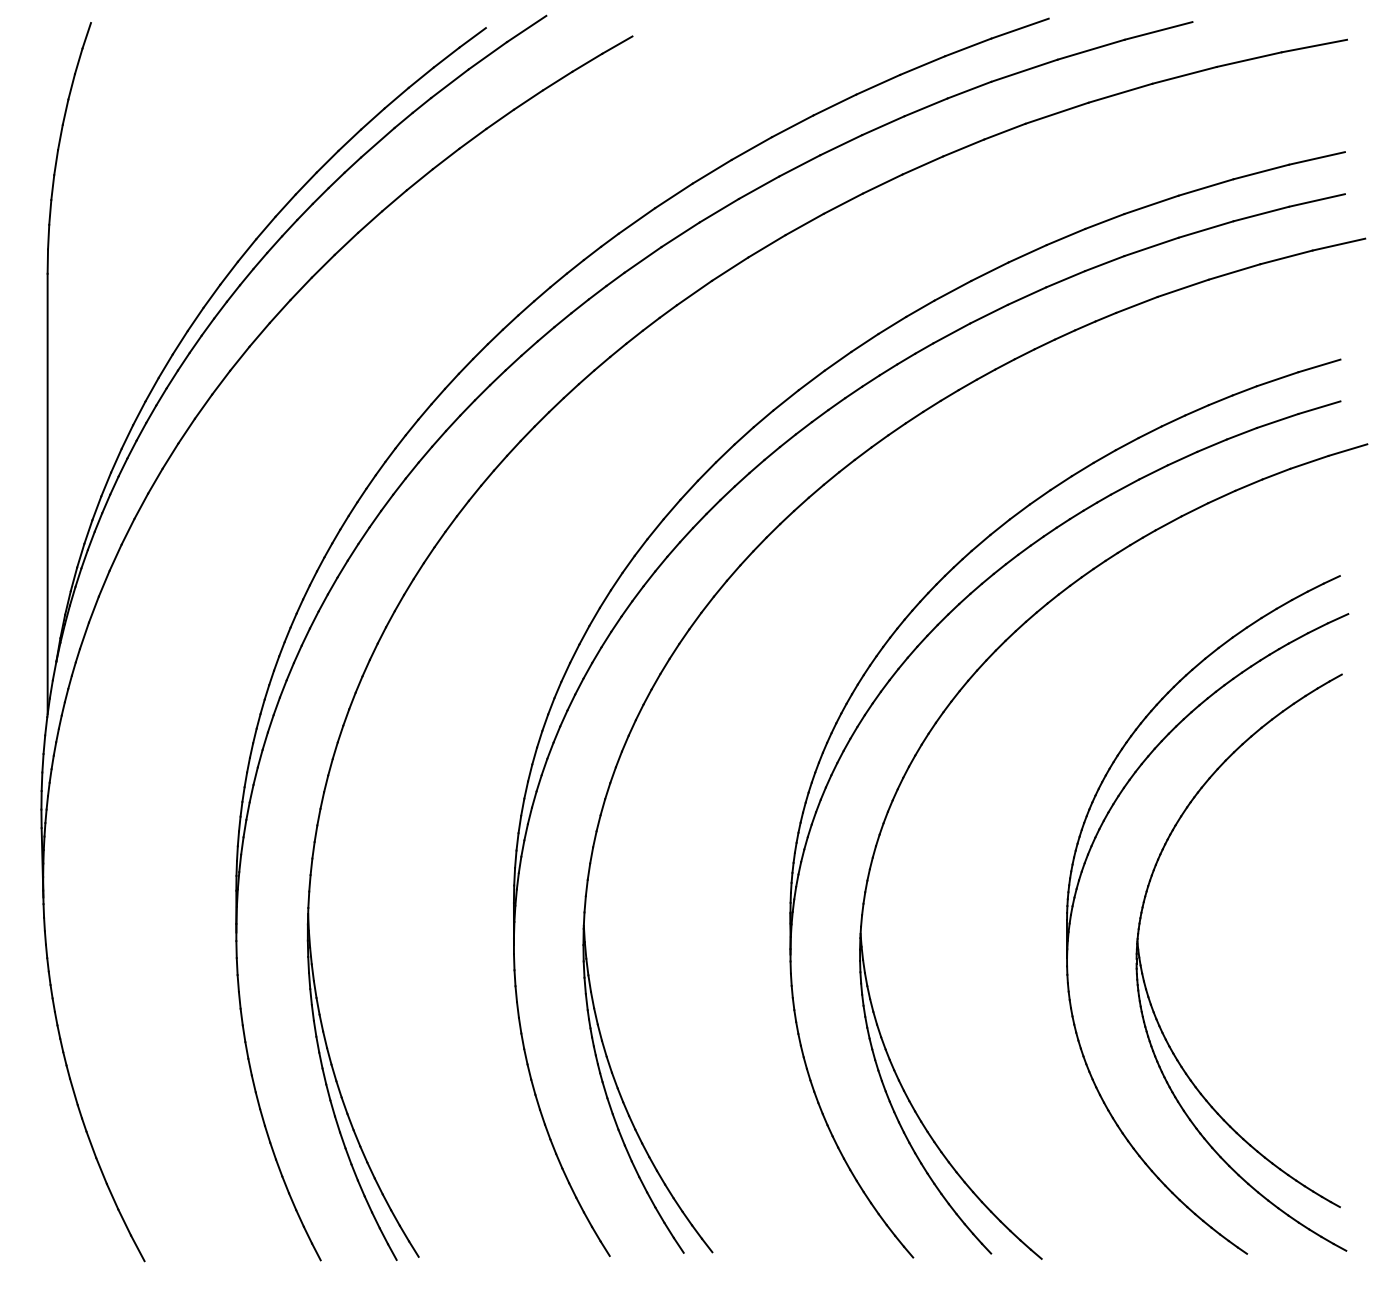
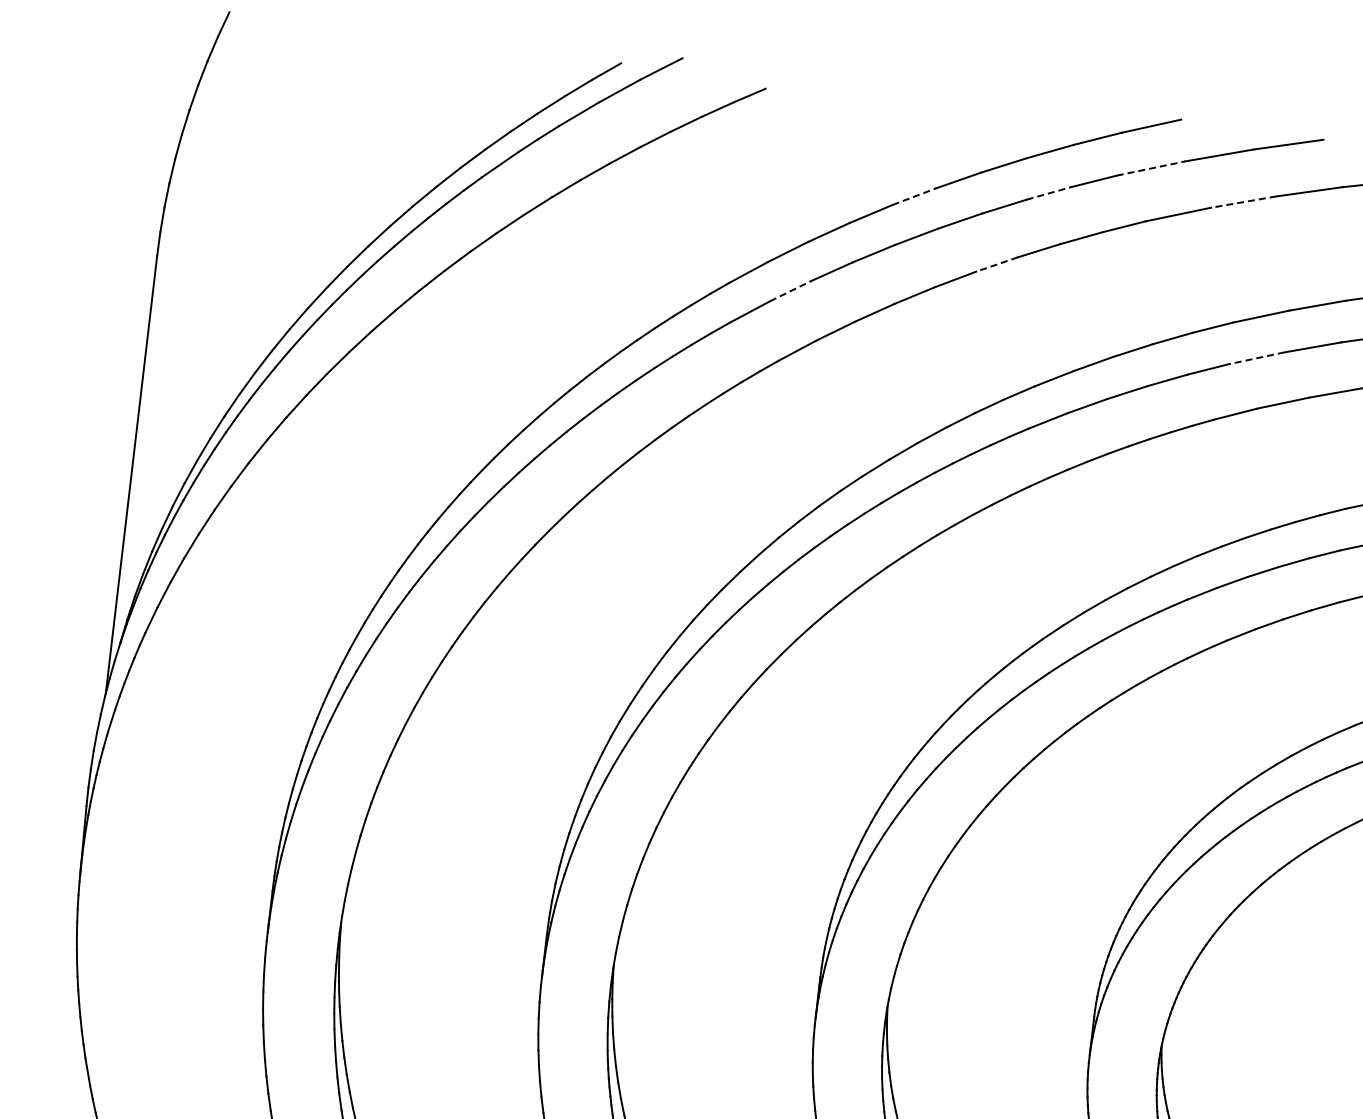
line: (1024, 70) -> (1151, 168), solid -> dashed
line: (1120, 93) -> (1243, 202), solid -> dashed
line: (926, 107) -> (1049, 193), solid -> dashed
line: (793, 126) -> (915, 196), solid -> dashed
line: (882, 184) -> (996, 264), solid -> dashed
line: (680, 234) -> (790, 291), solid -> dashed
line: (1151, 246) -> (1256, 357), solid -> dashed

